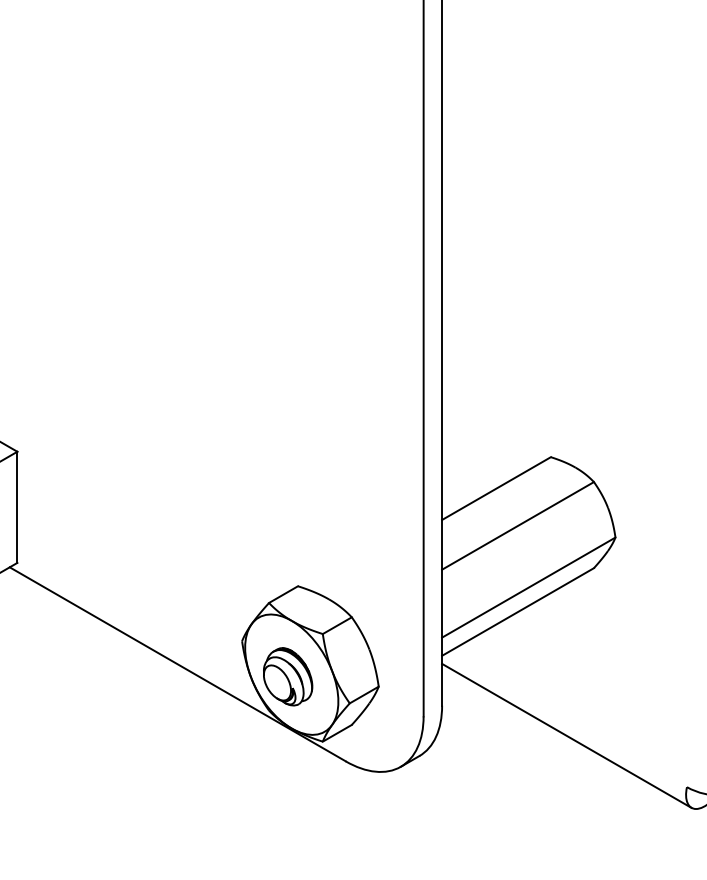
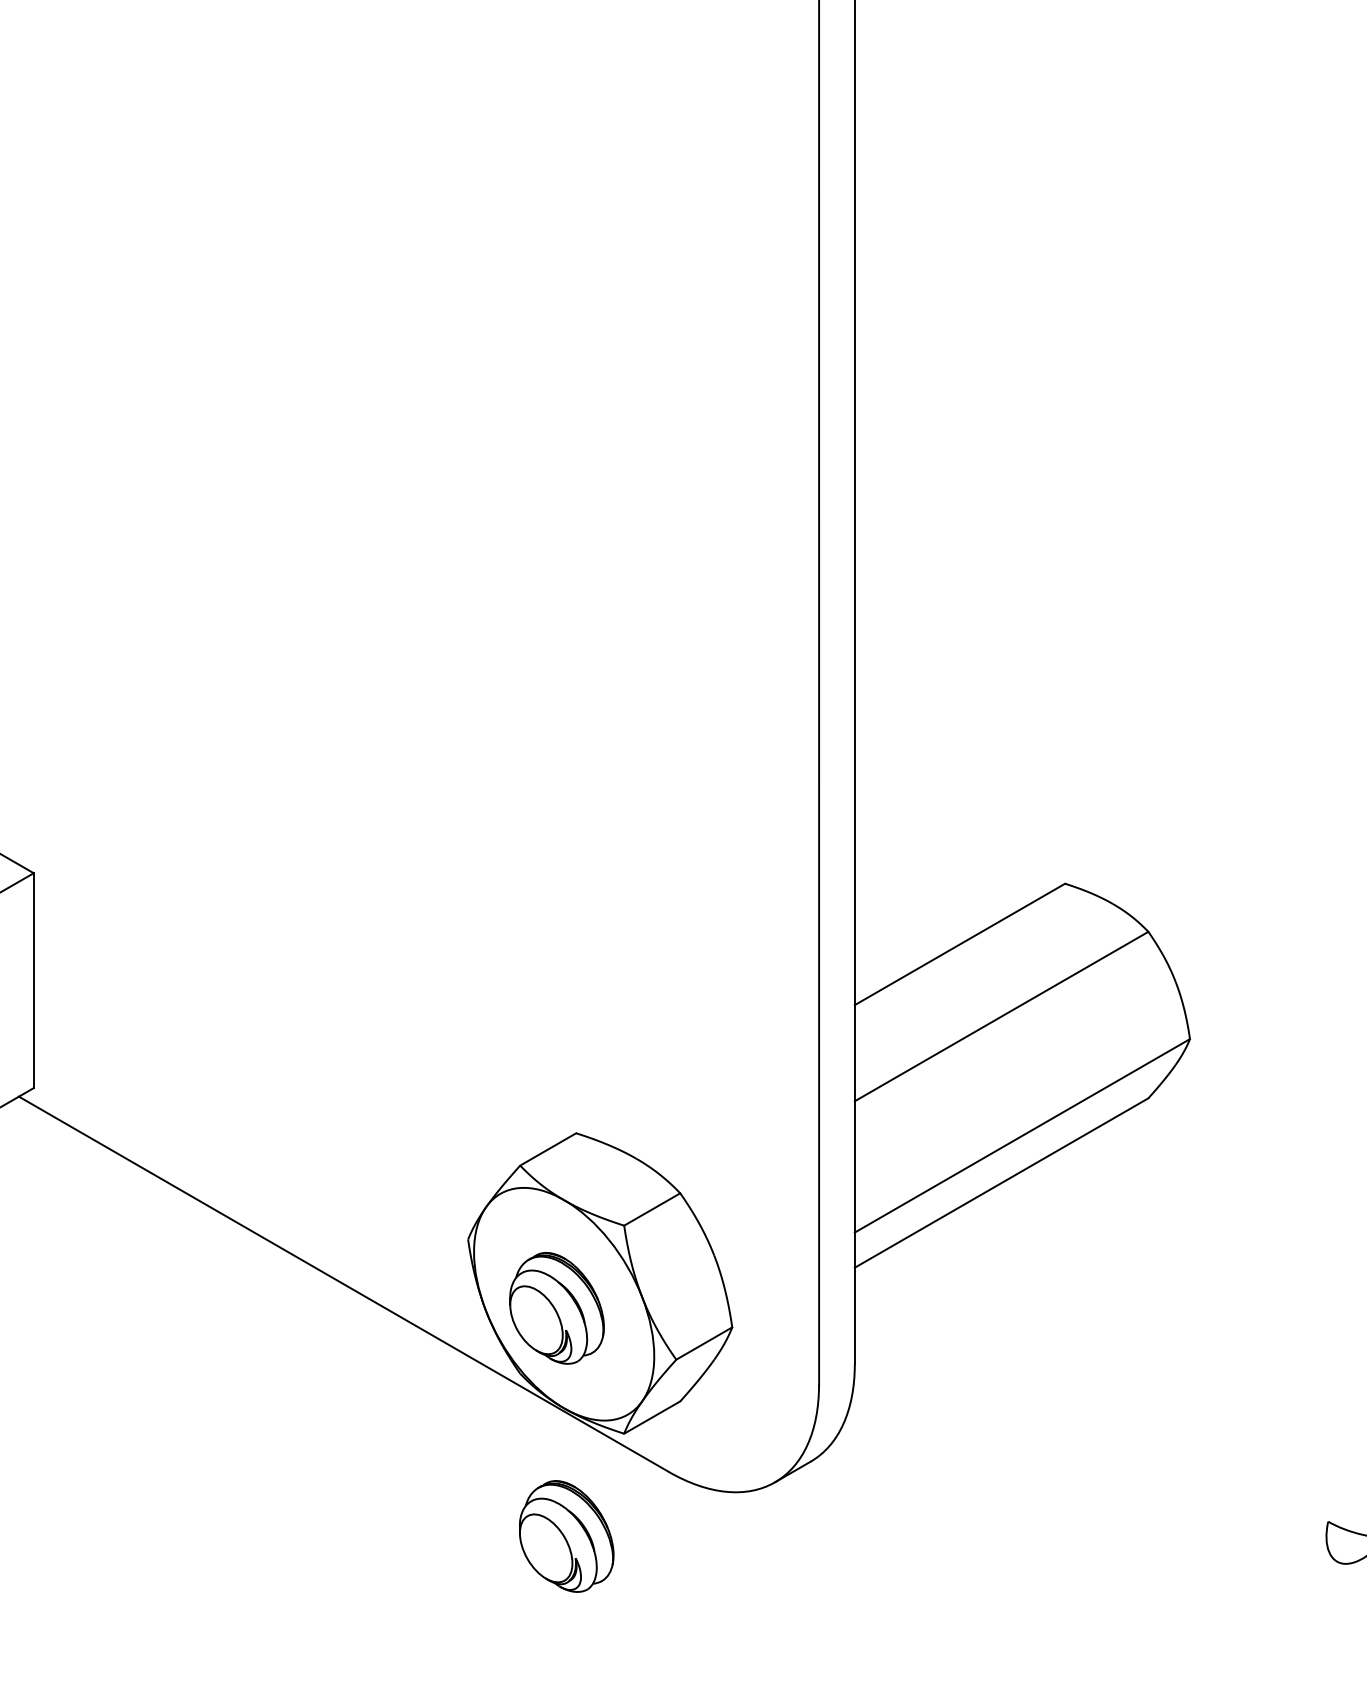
line: (566, 735) -> (1095, 1421), removed
part: (293, 794) -> (567, 1535), added

